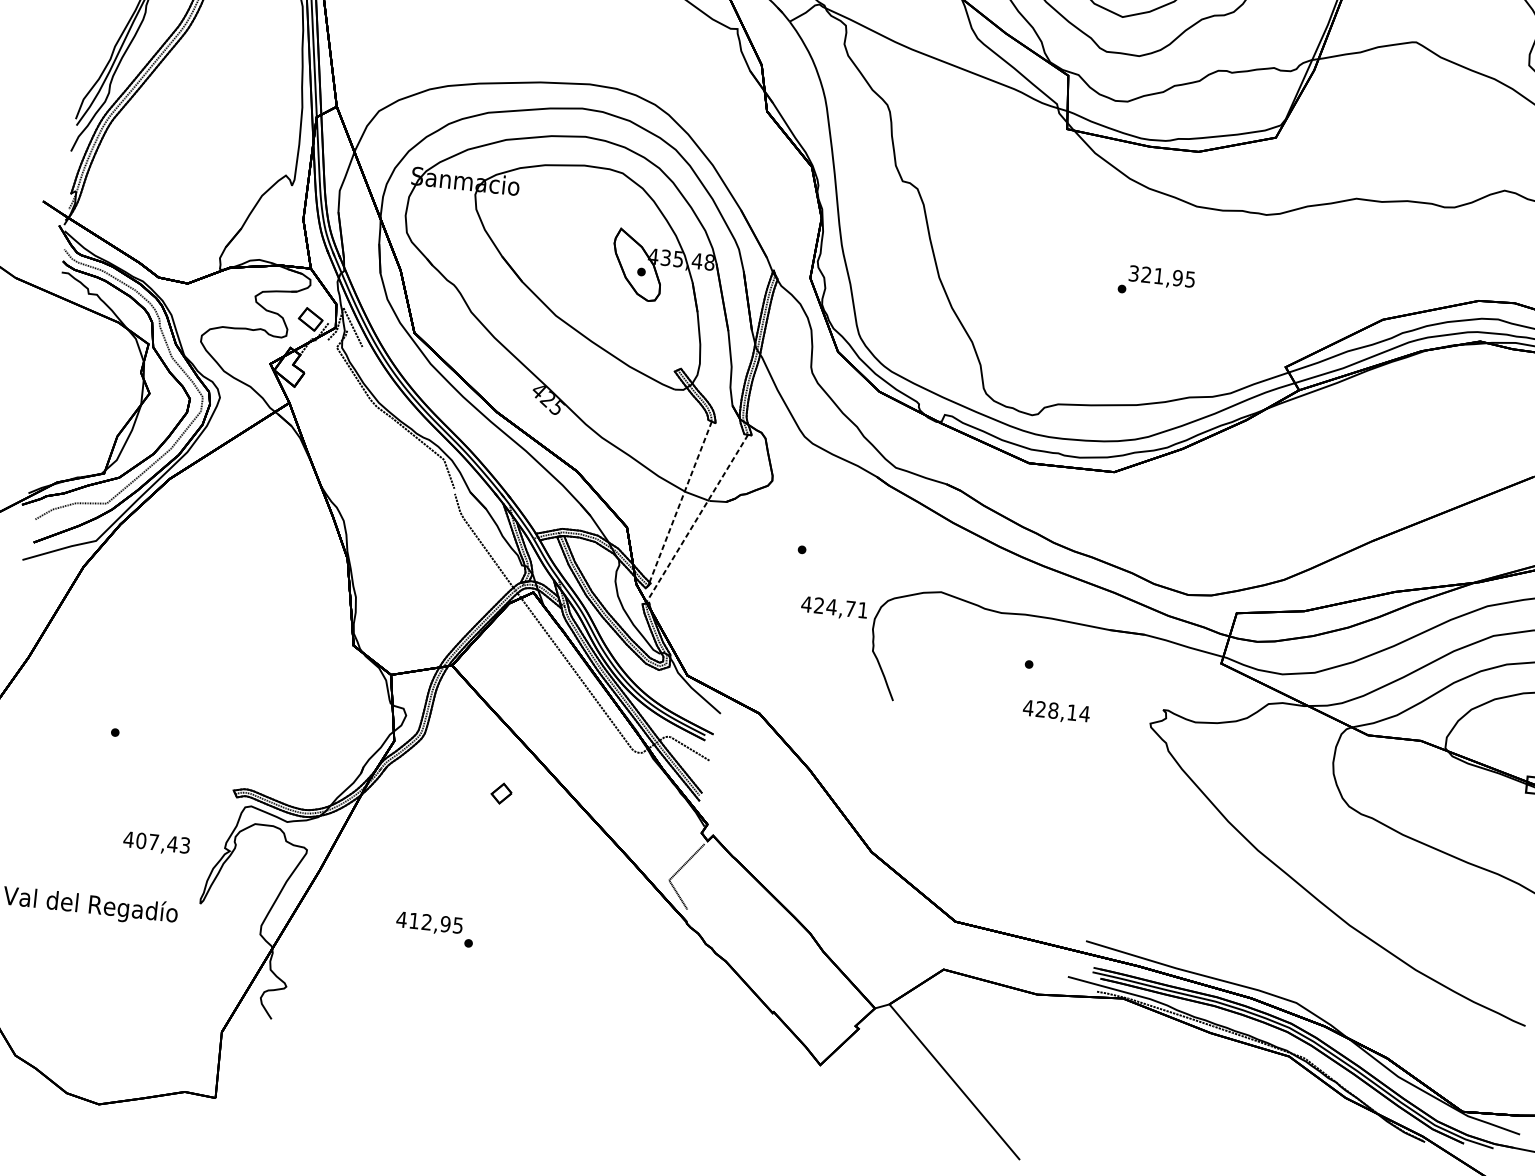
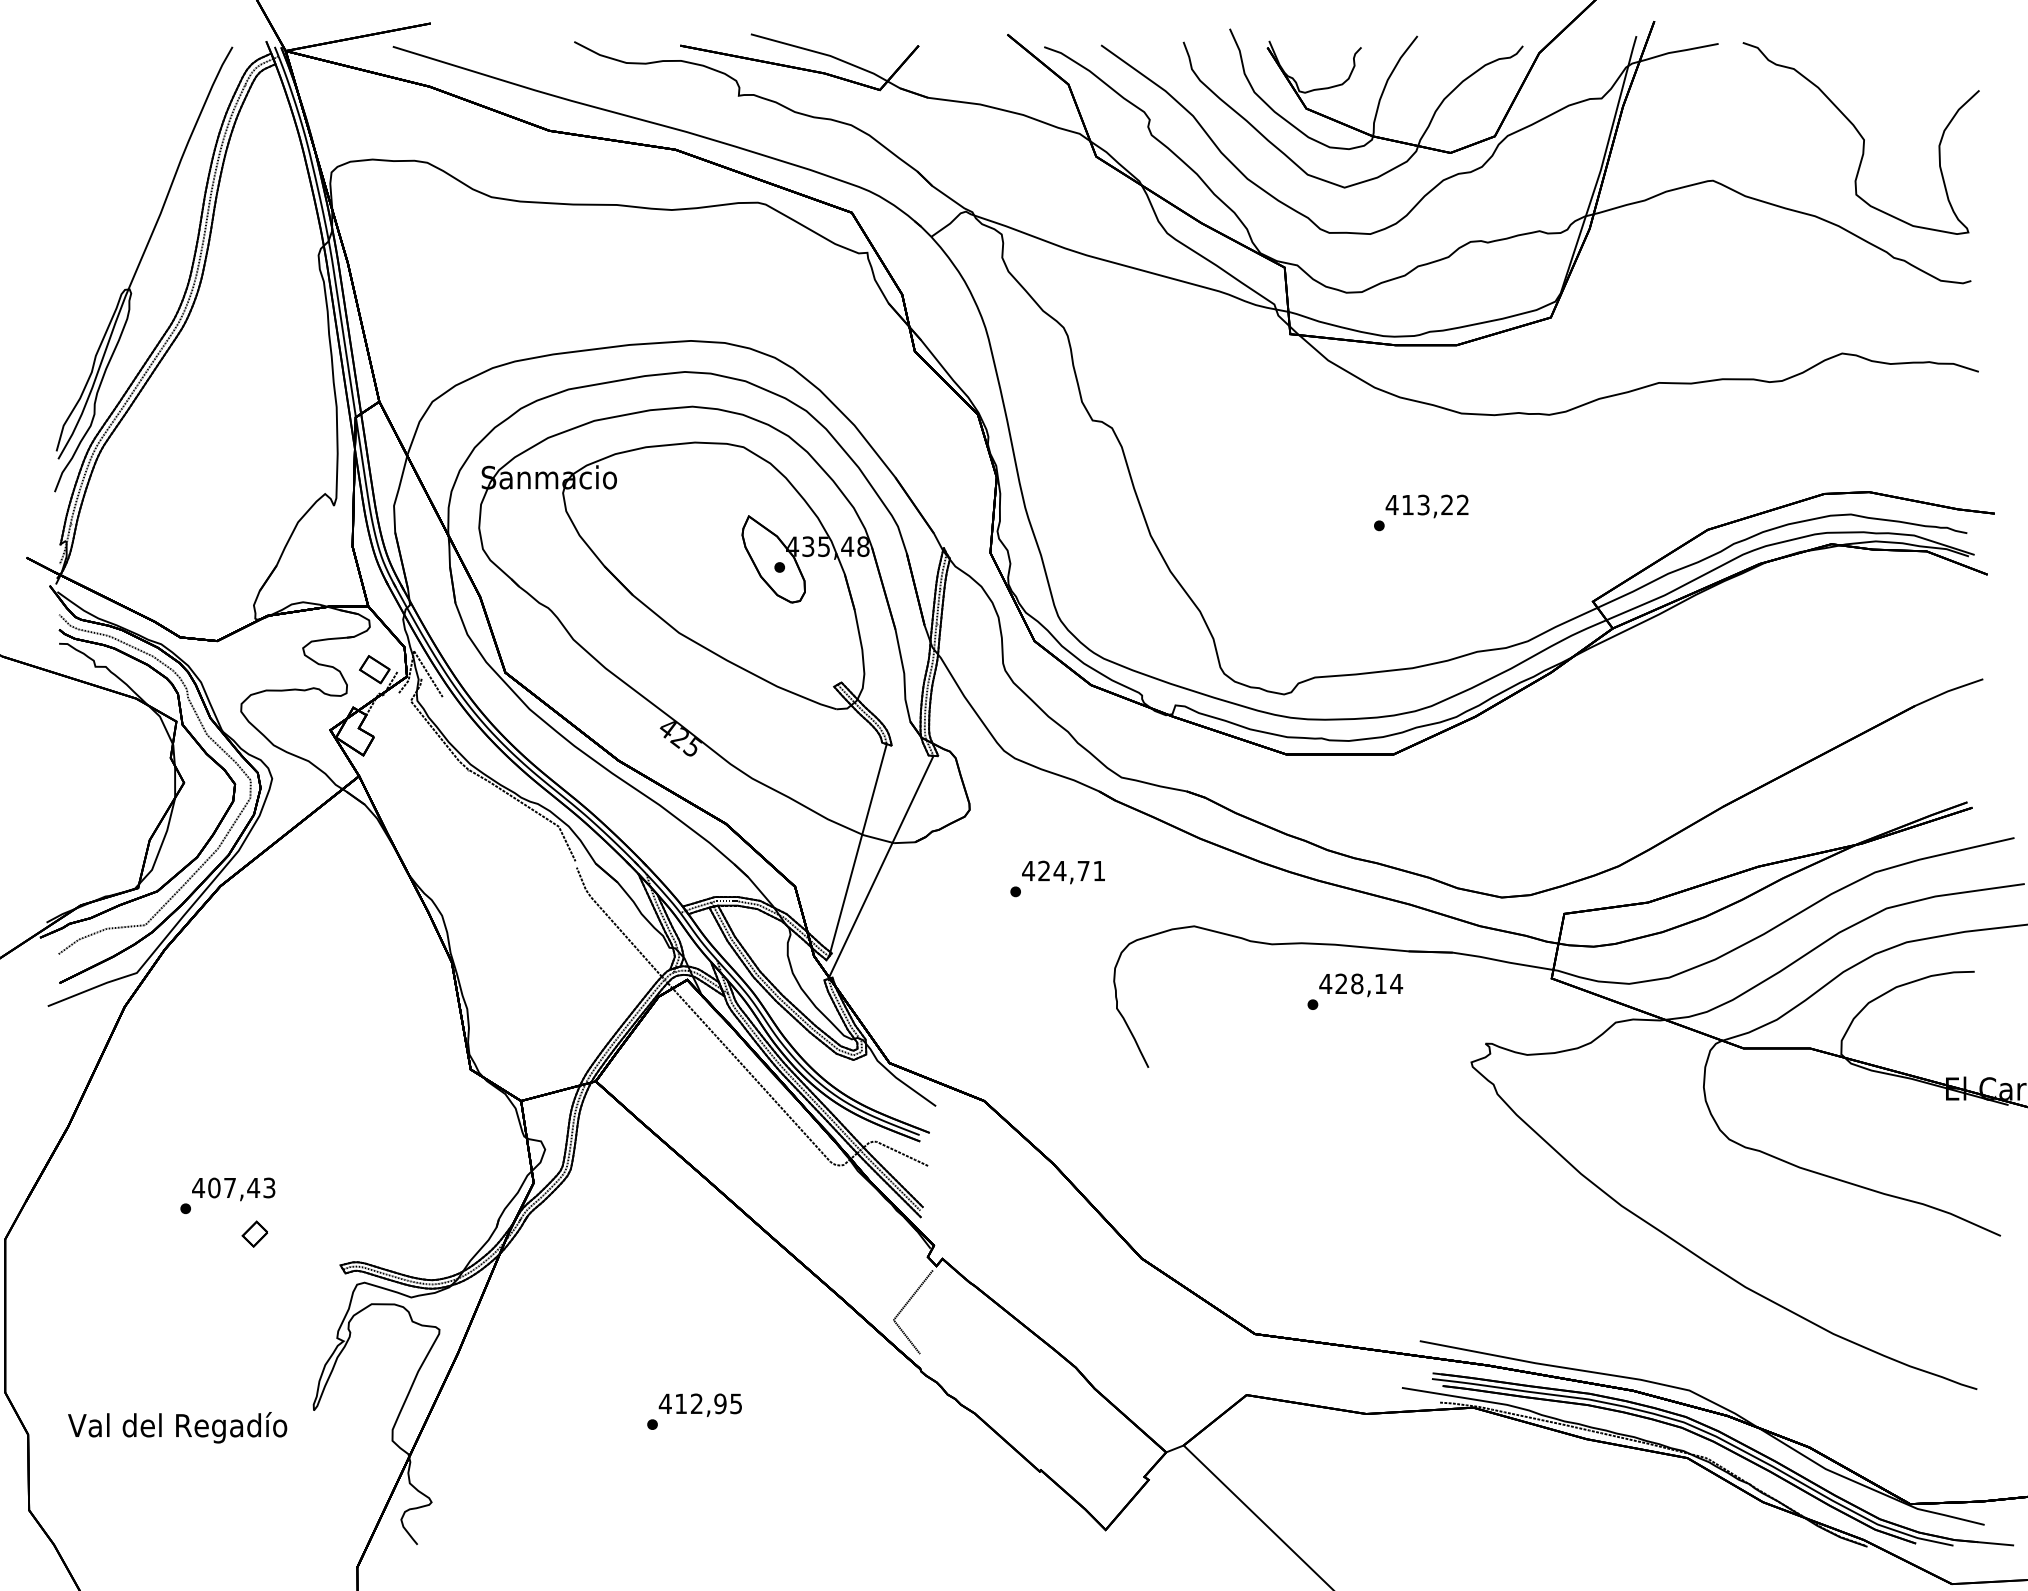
text: (1161, 276) -> (1426, 504), 321,95 -> 413,22
line: (680, 502) -> (858, 848), dashed -> solid
line: (696, 519) -> (880, 867), dashed -> solid
text: (834, 608) -> (1063, 872), moved
text: (1056, 712) -> (1361, 985), moved
part: (501, 793) -> (254, 1233), moved
text: (156, 843) -> (233, 1189), moved
text: (428, 923) -> (699, 1404), moved

